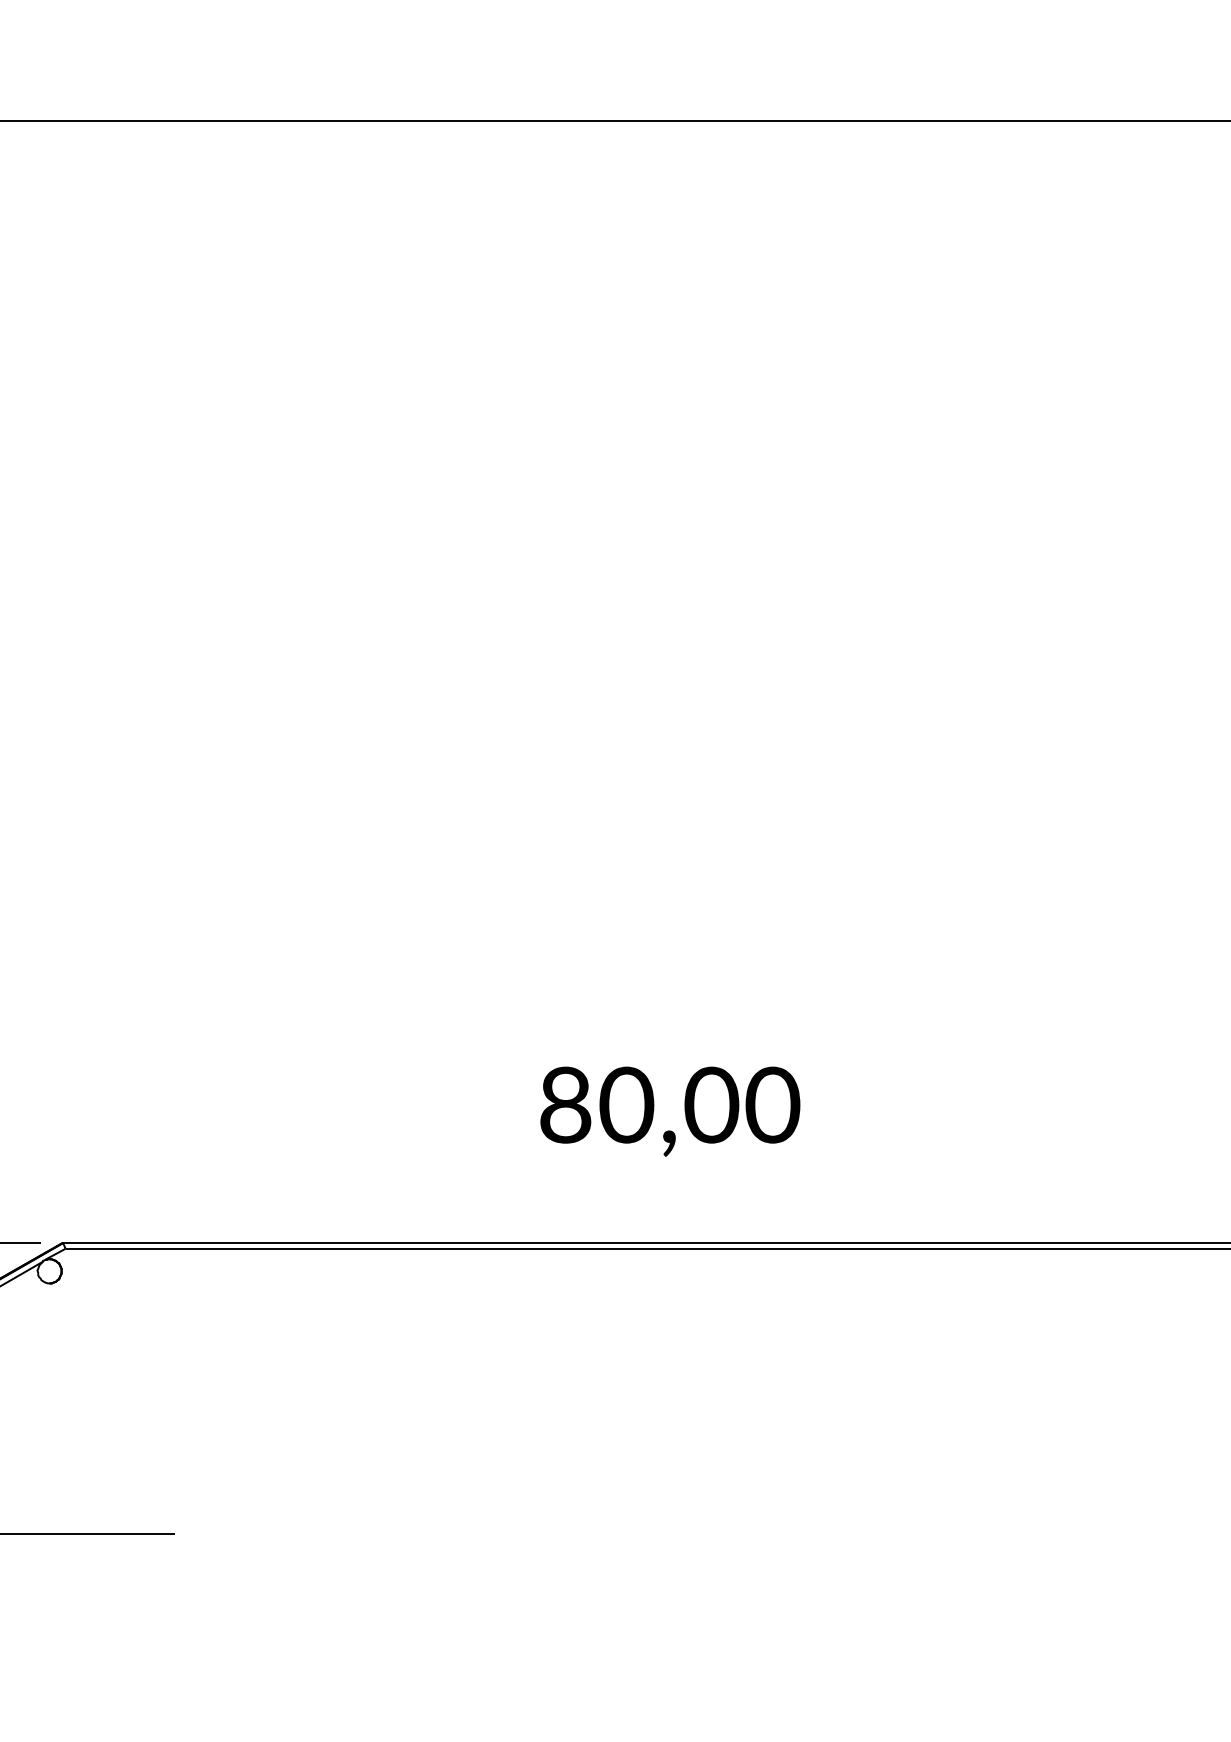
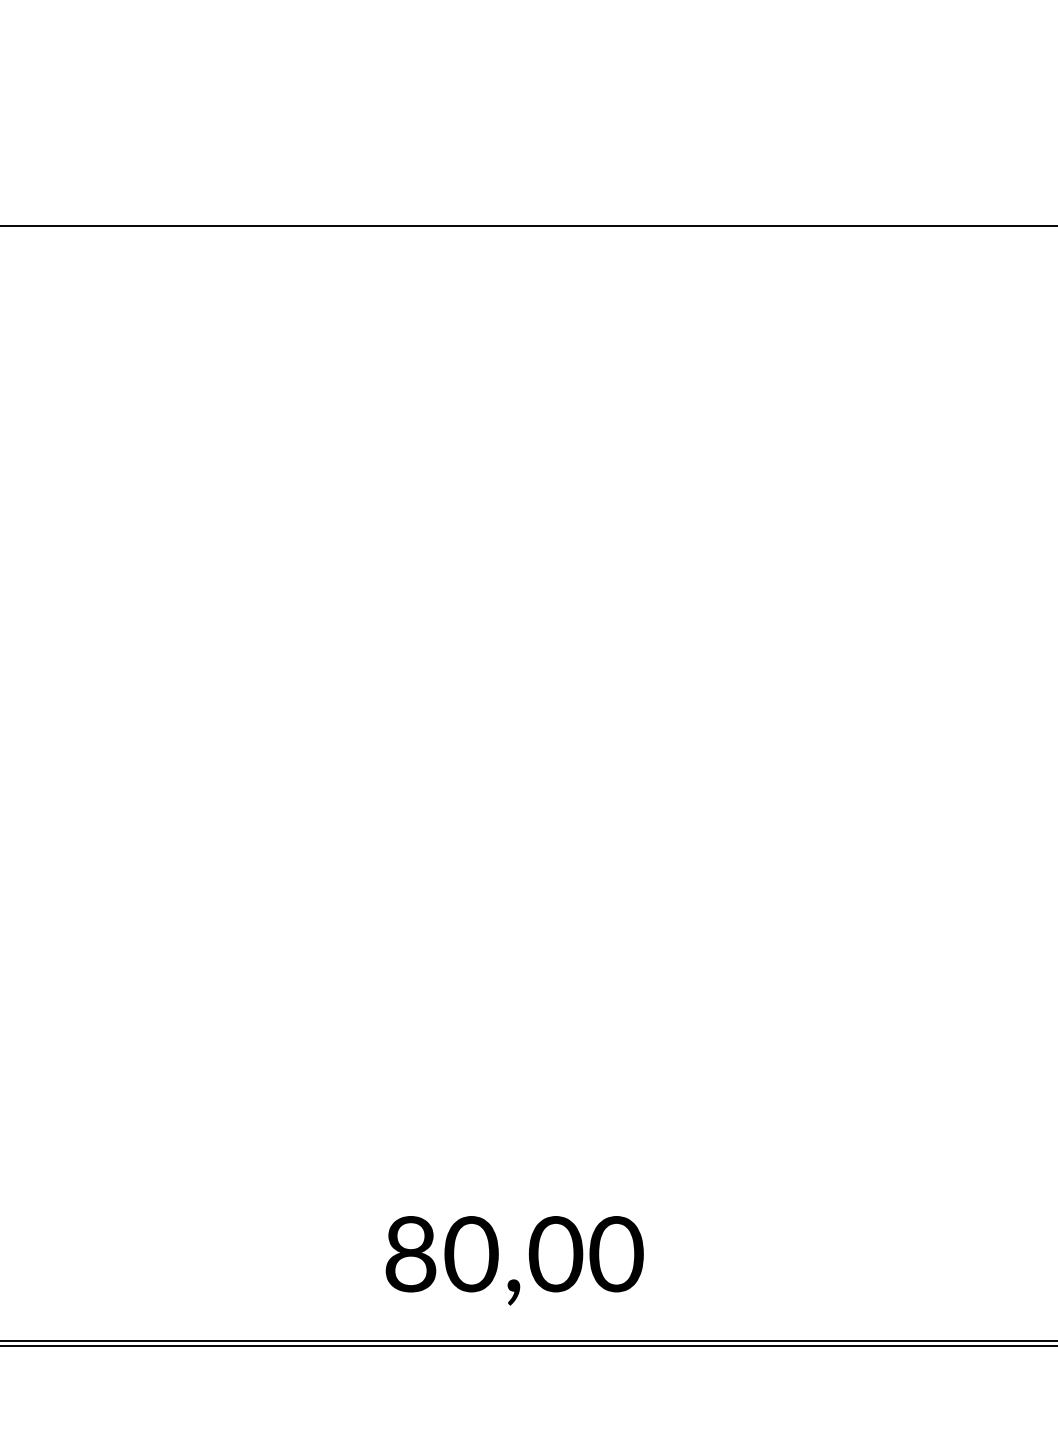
text: (670, 1111) -> (514, 1260), moved

